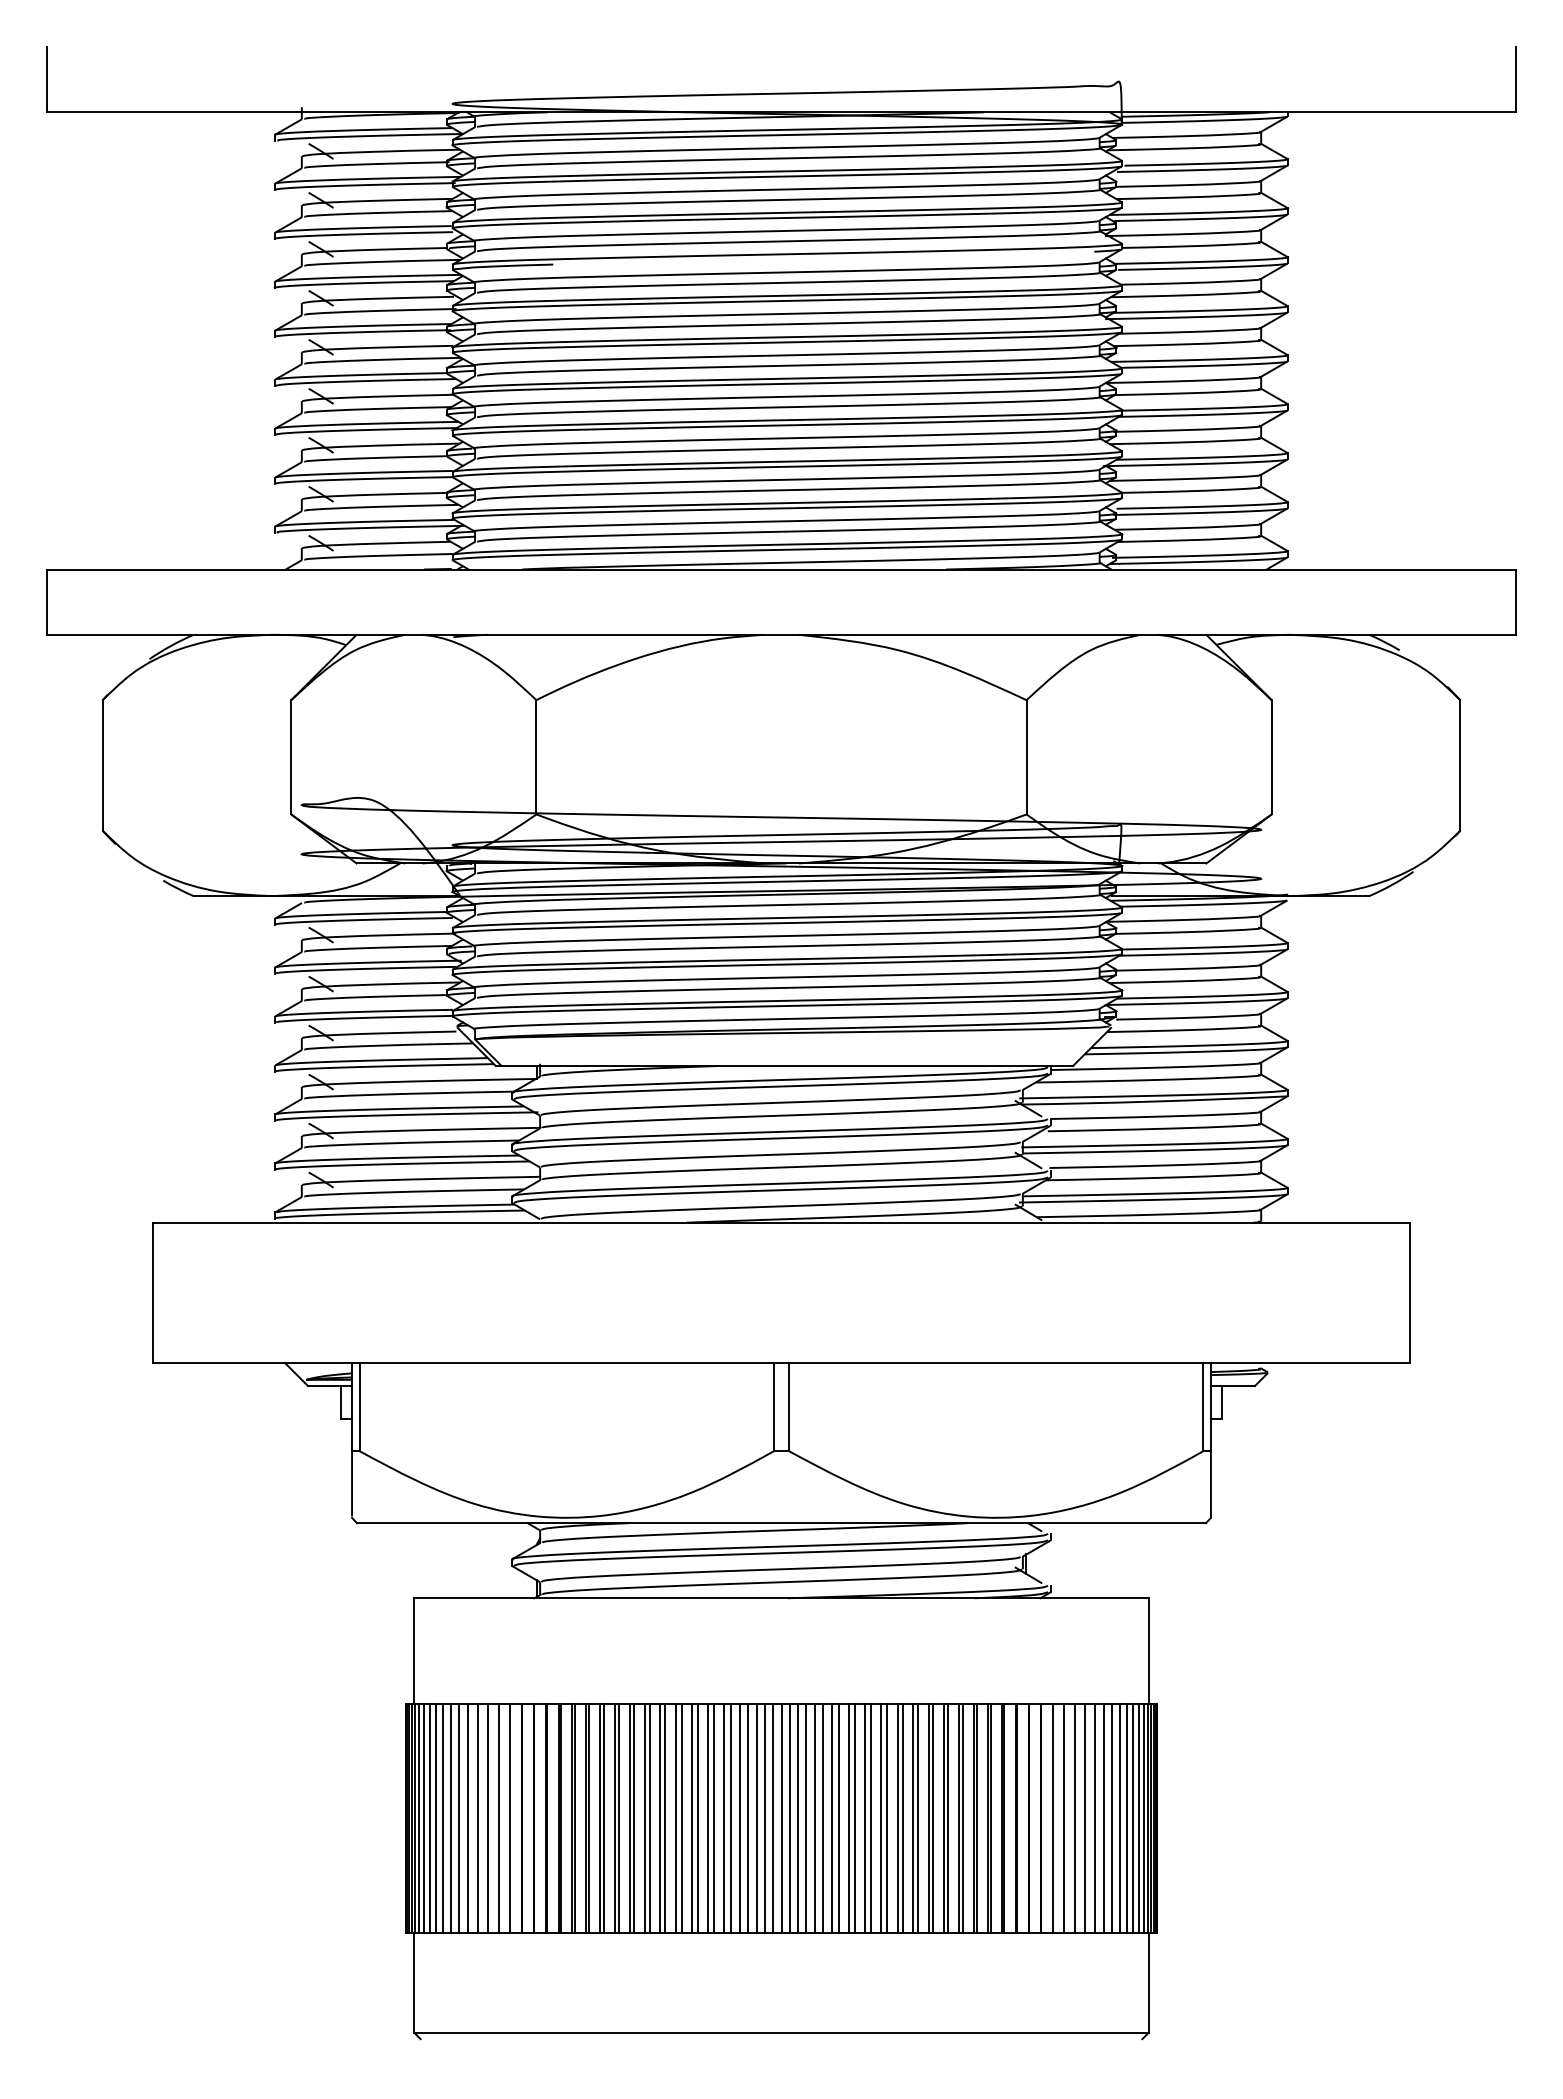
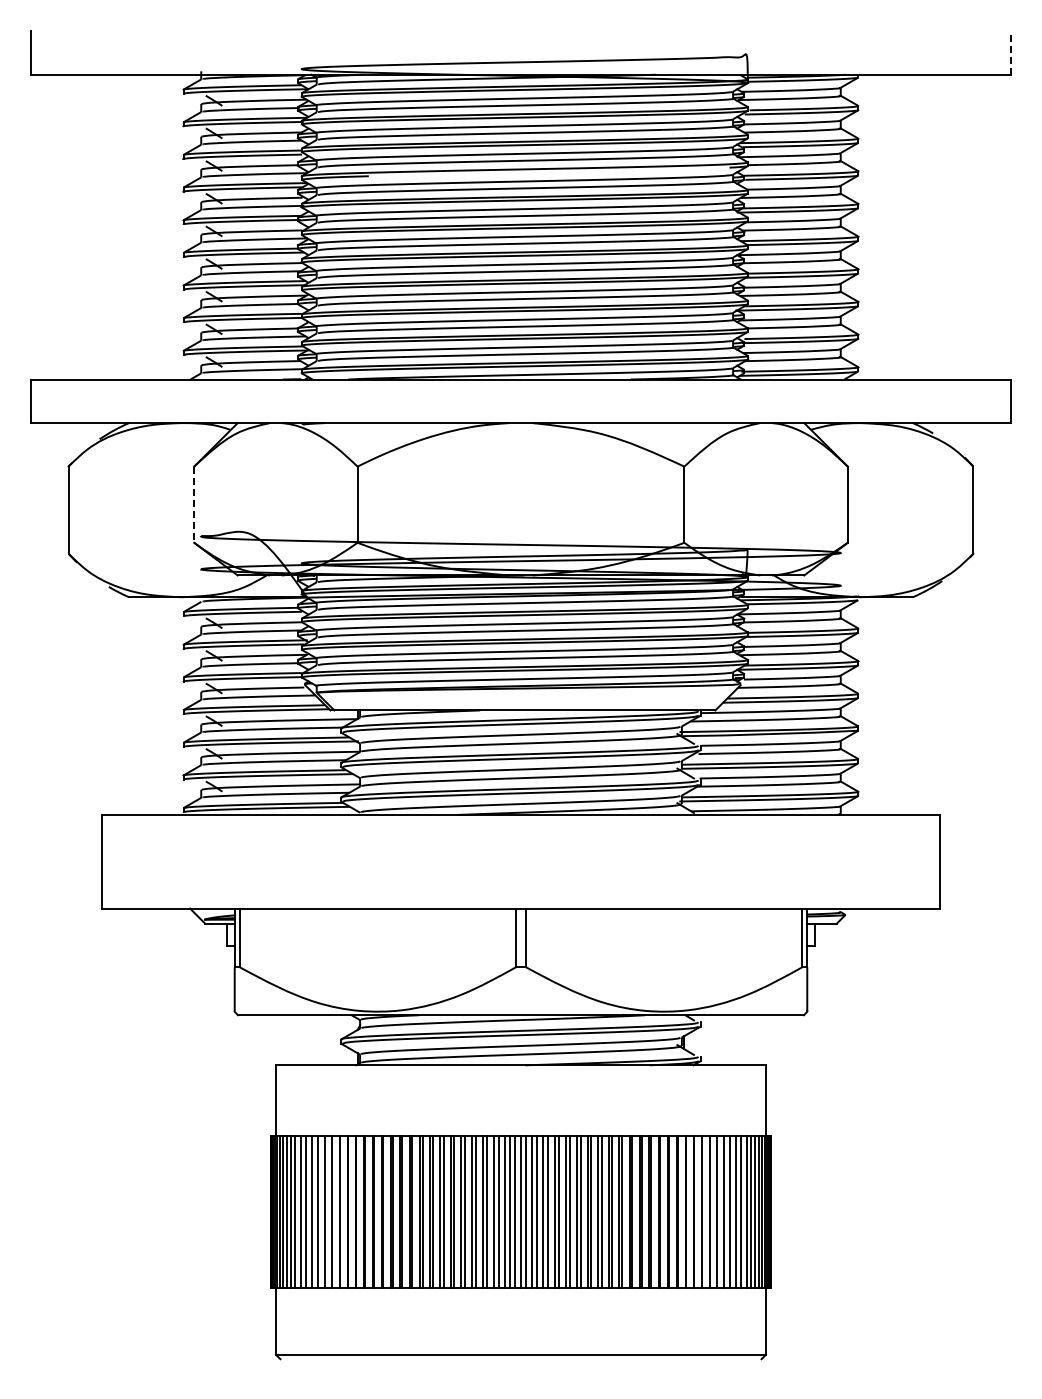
line: (1515, 78) -> (1010, 52), solid -> dashed
line: (291, 758) -> (194, 505), solid -> dashed

